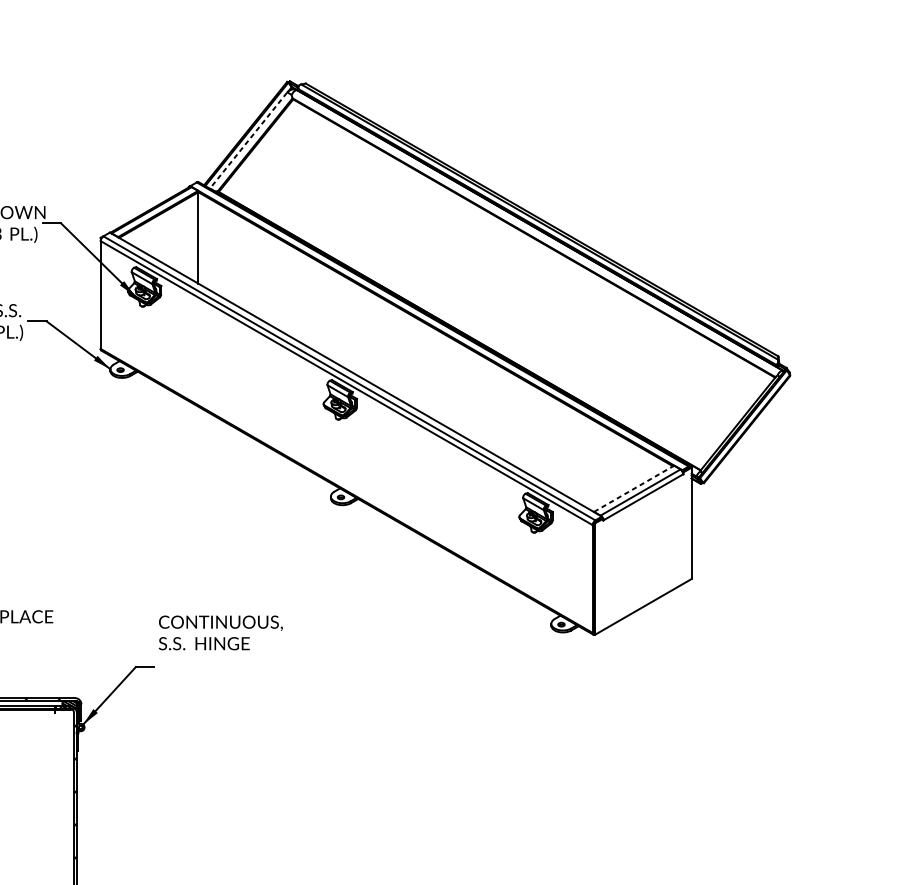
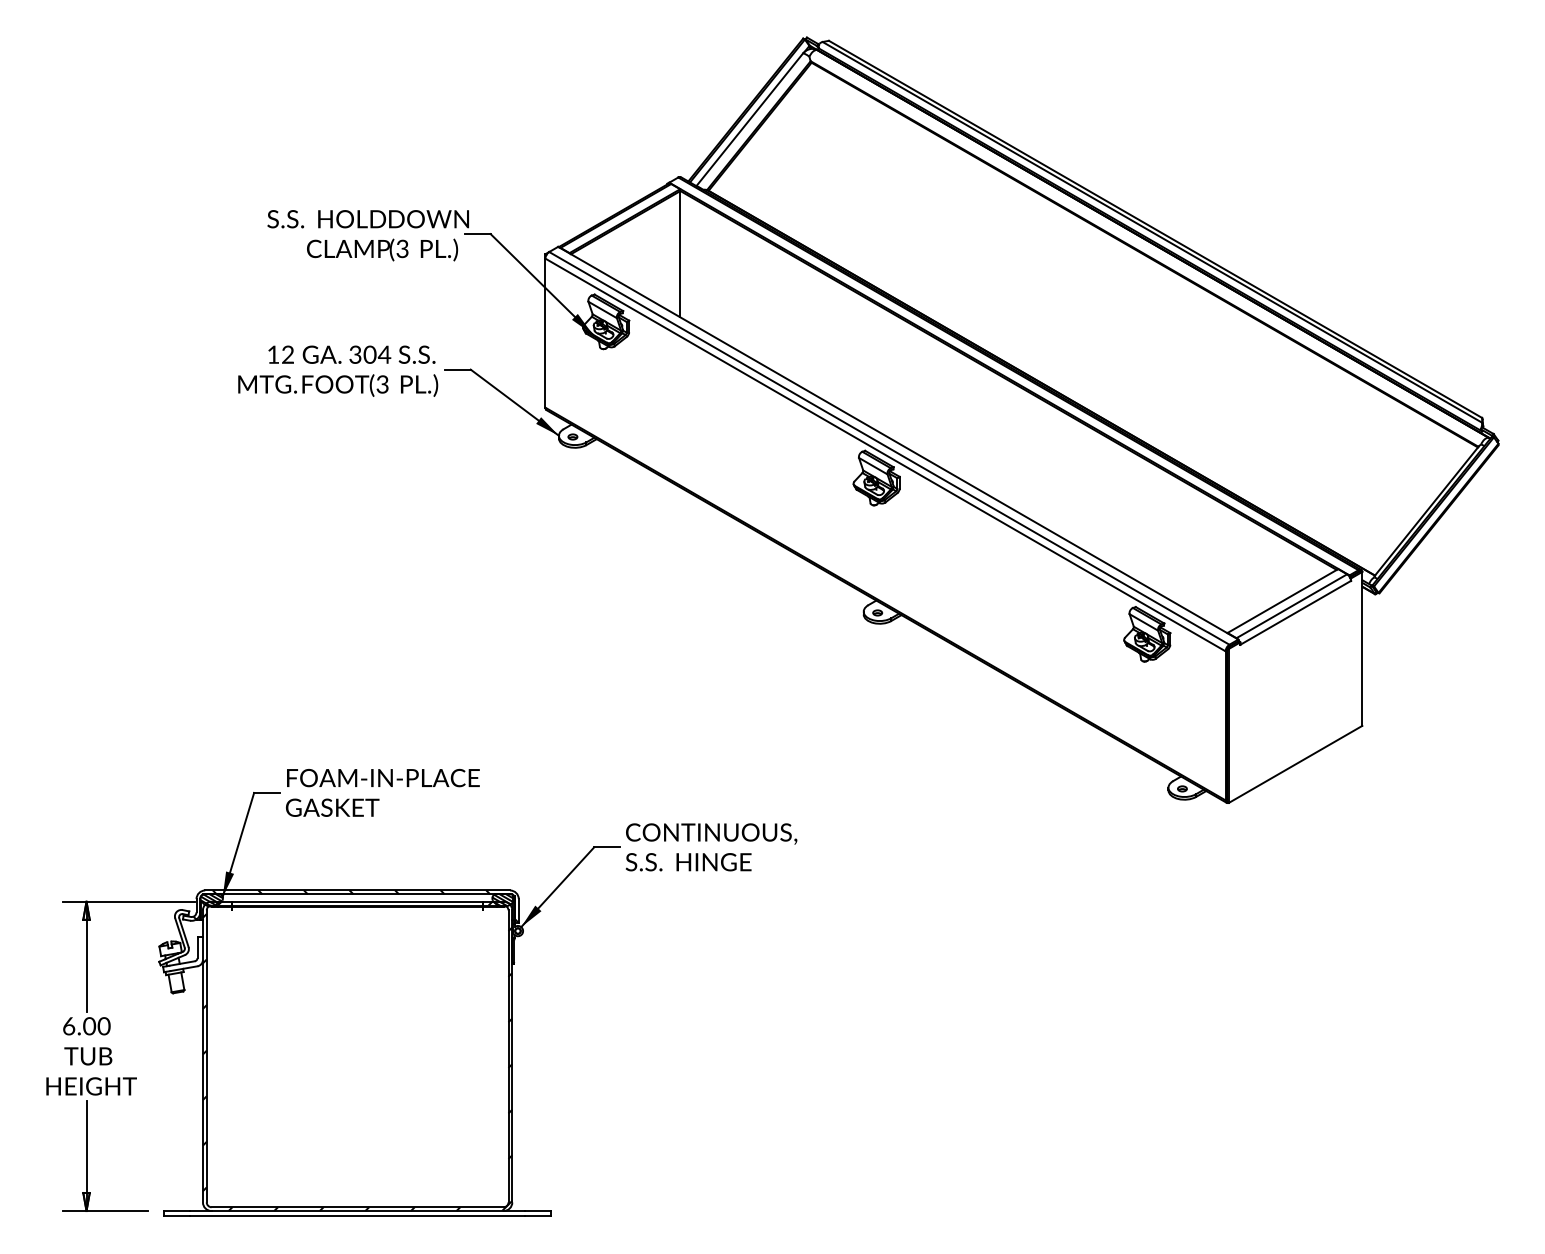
line: (248, 140) -> (749, 119), dashed -> solid
line: (633, 489) -> (1282, 601), dashed -> solid
text: (220, 633) -> (711, 847), moved

